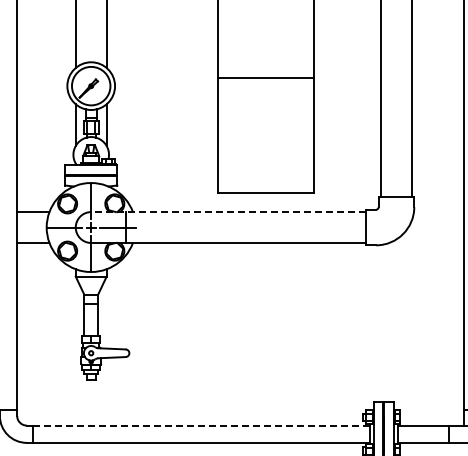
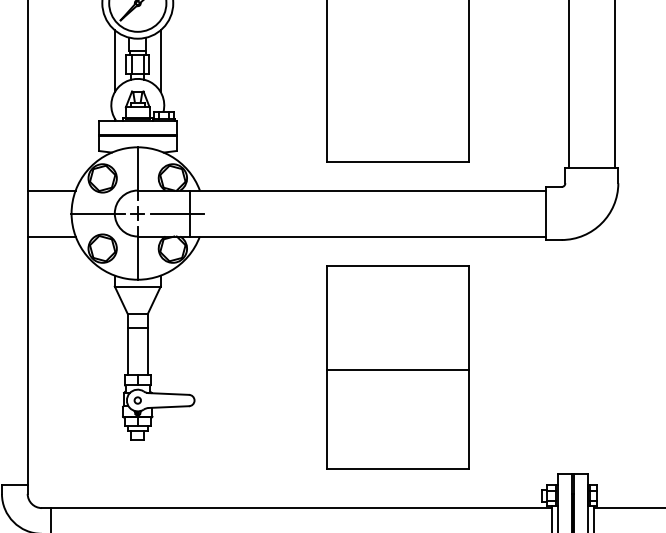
line: (228, 212) -> (341, 191), dashed -> solid
part: (265, 330) -> (397, 366), added
line: (201, 425) -> (301, 507), dashed -> solid

